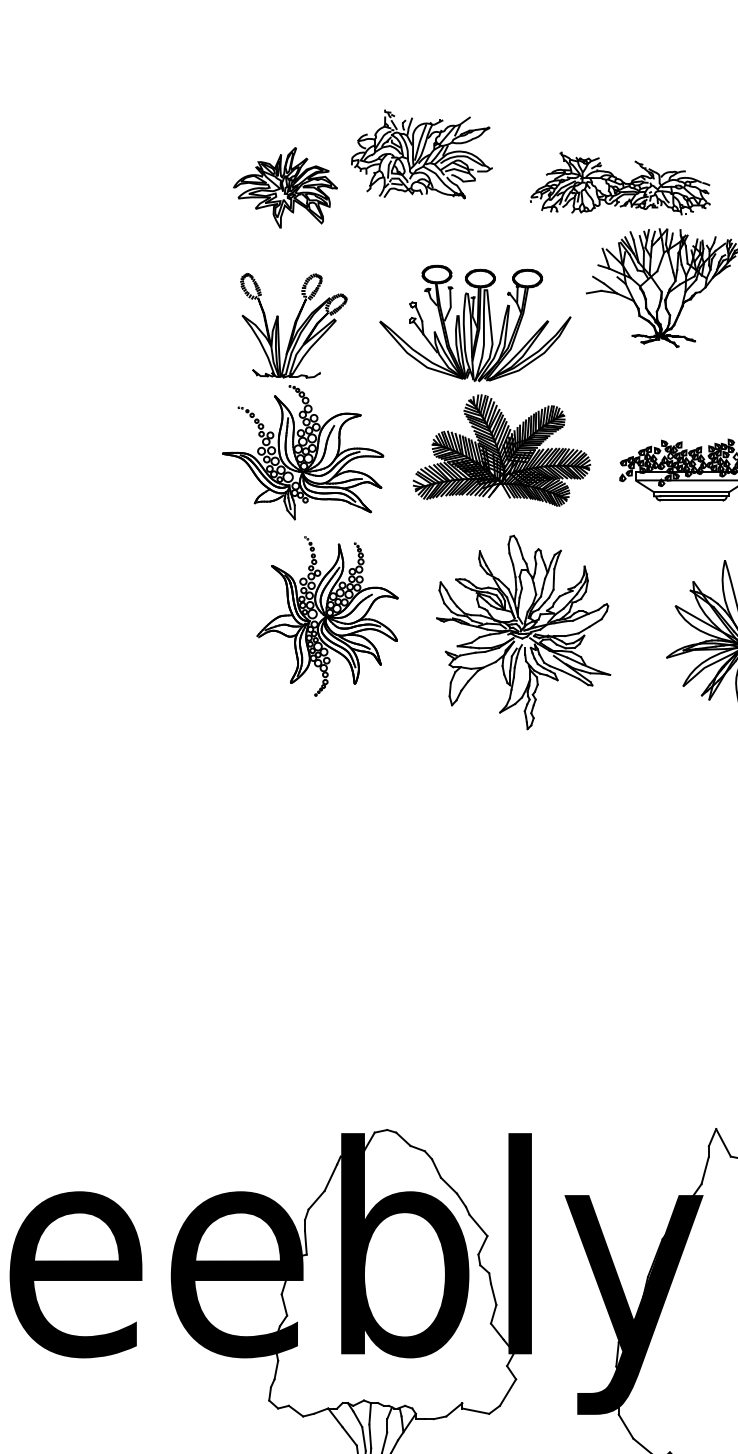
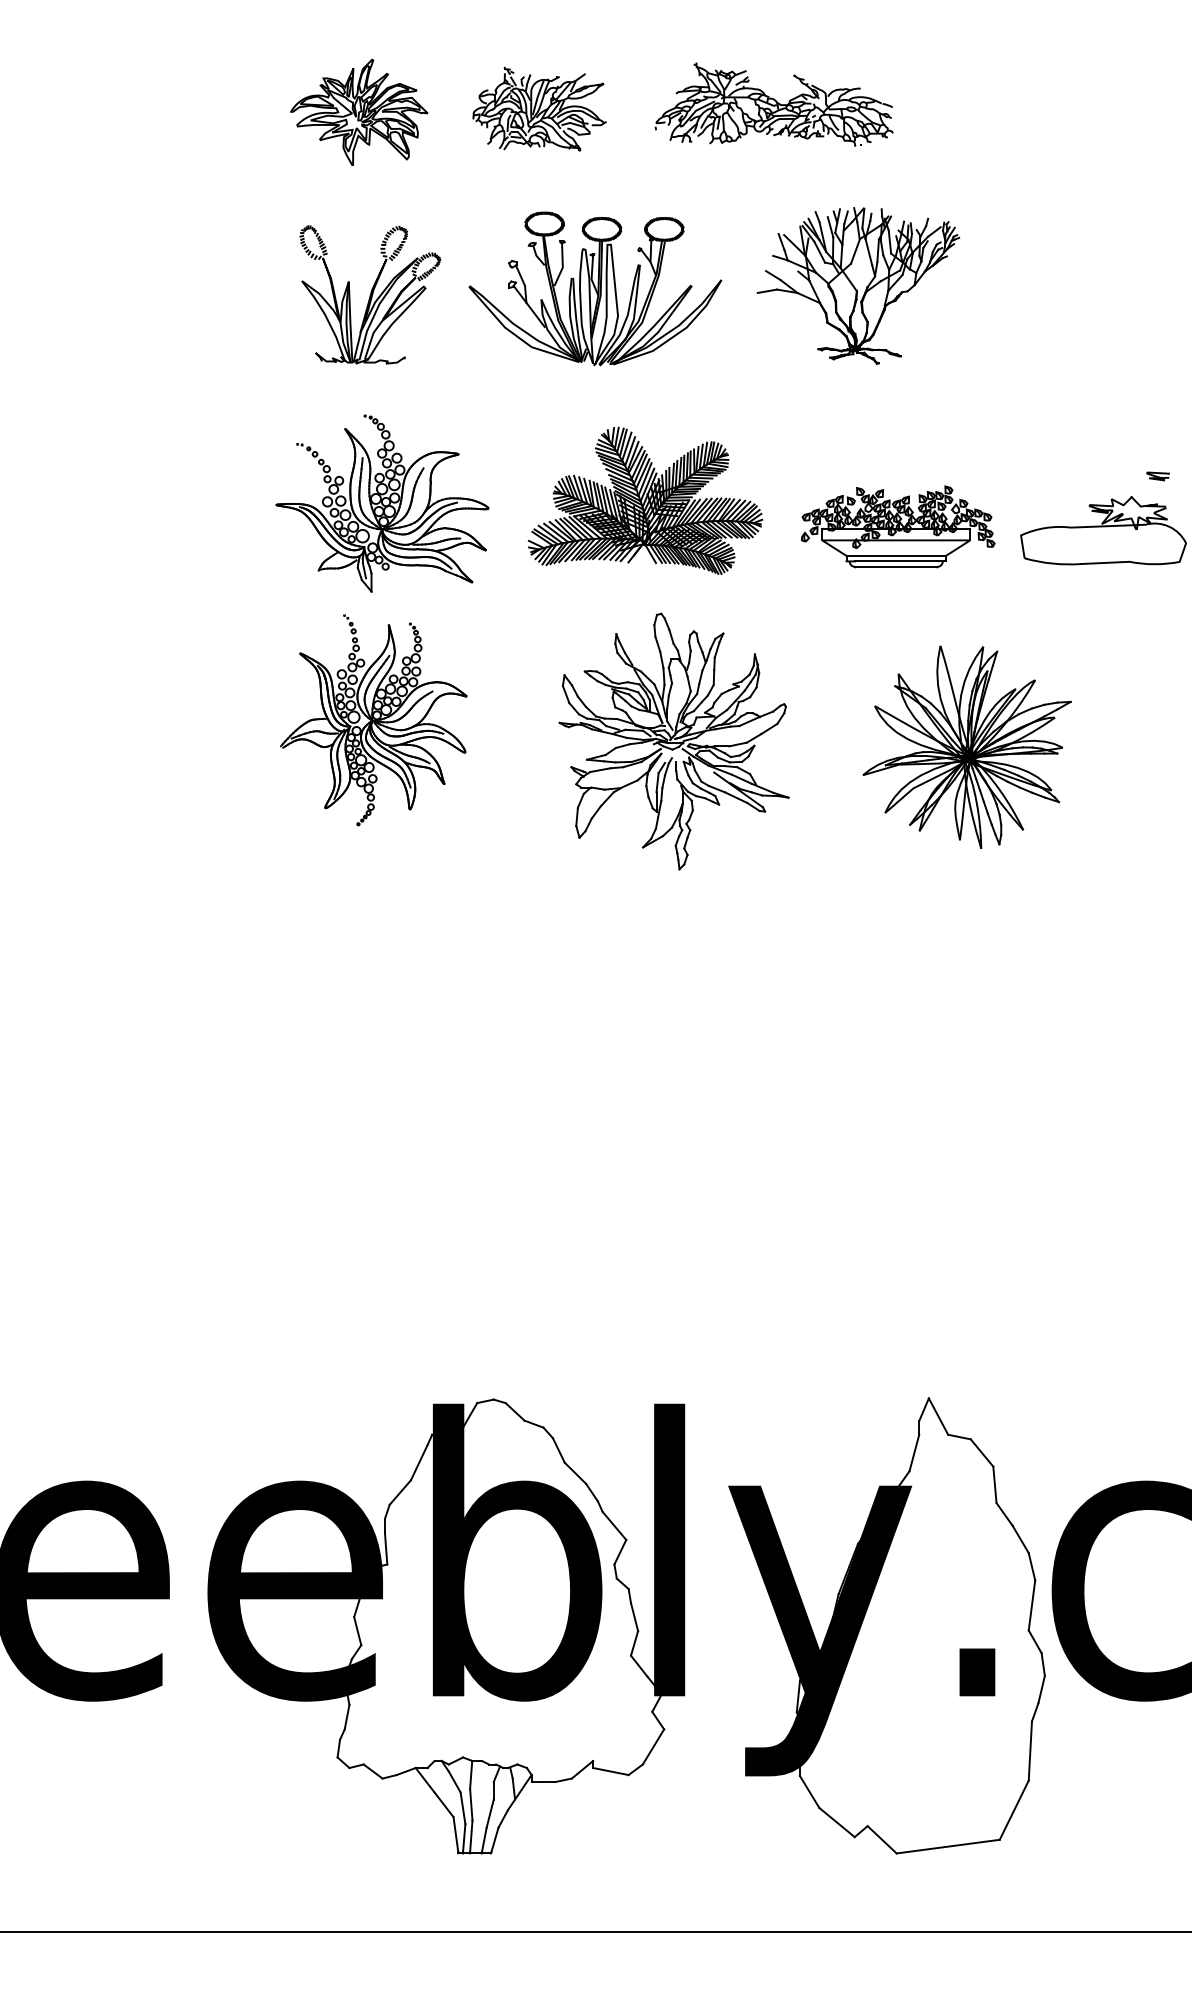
part: (421, 153) -> (539, 108), size x0.71
part: (619, 183) -> (773, 104), moved
part: (285, 187) -> (359, 111), moved
part: (475, 323) -> (595, 288), moved
part: (294, 325) -> (370, 294), moved
part: (327, 616) -> (373, 720), moved

